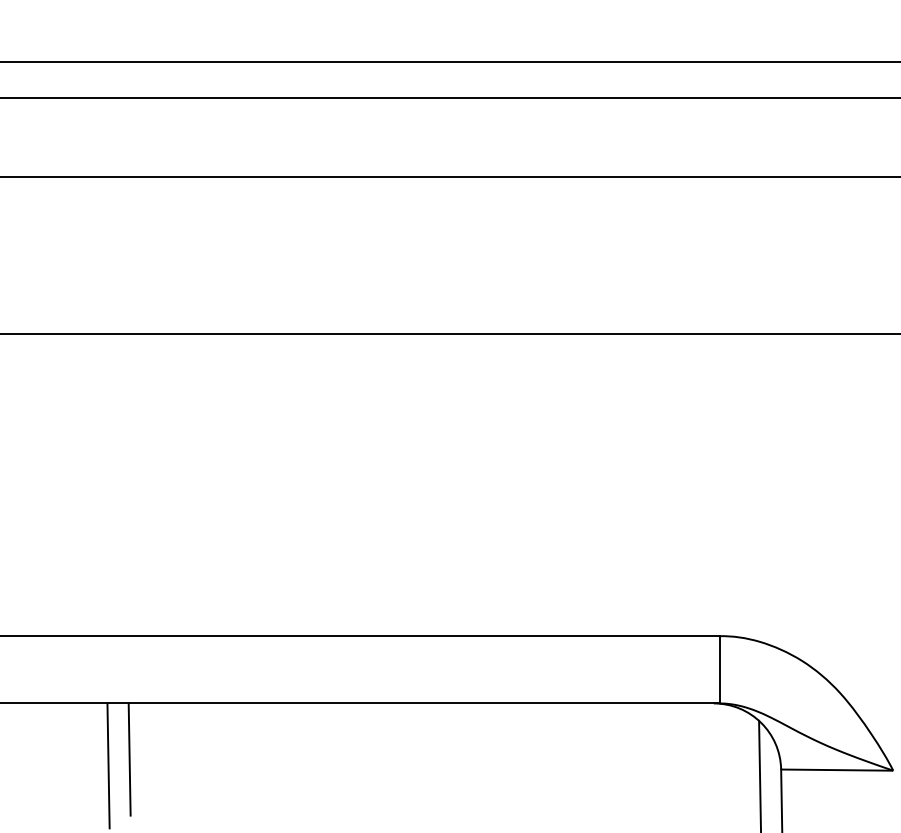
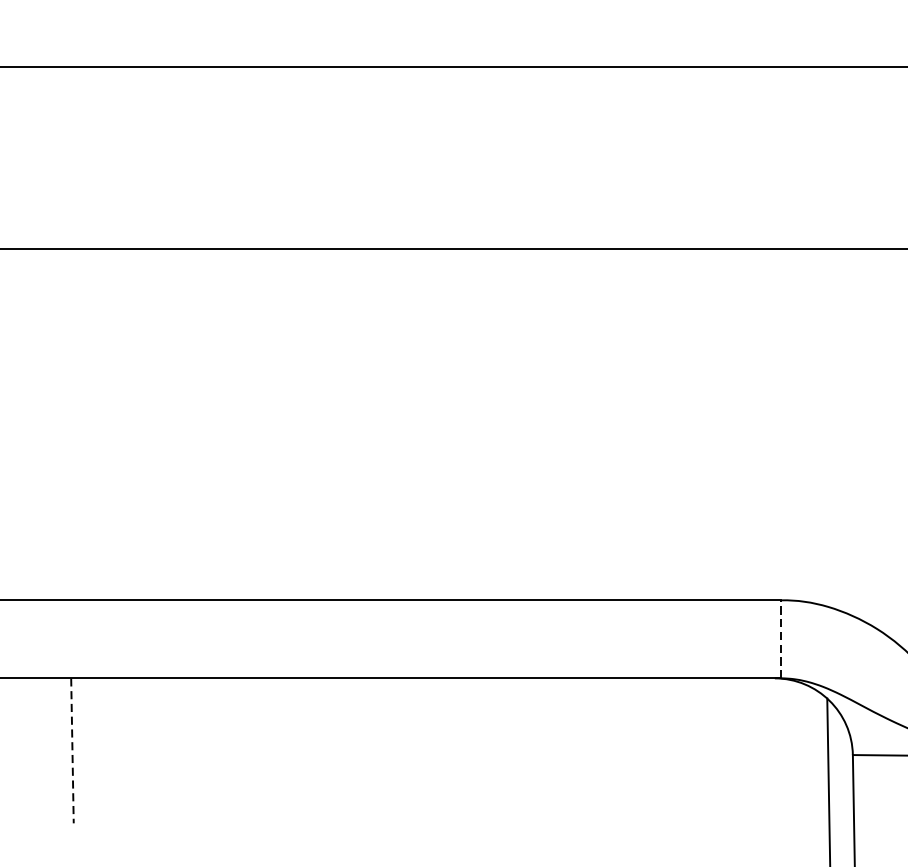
line: (719, 669) -> (781, 638), solid -> dashed
line: (129, 759) -> (96, 743), removed
line: (108, 766) -> (72, 751), solid -> dashed

